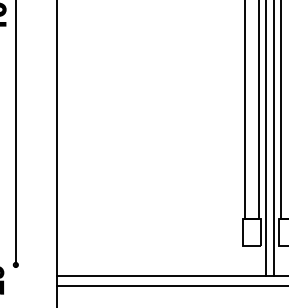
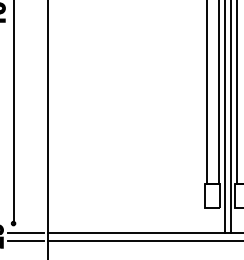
line: (30, 275) -> (25, 232), added
line: (30, 286) -> (25, 241), added

